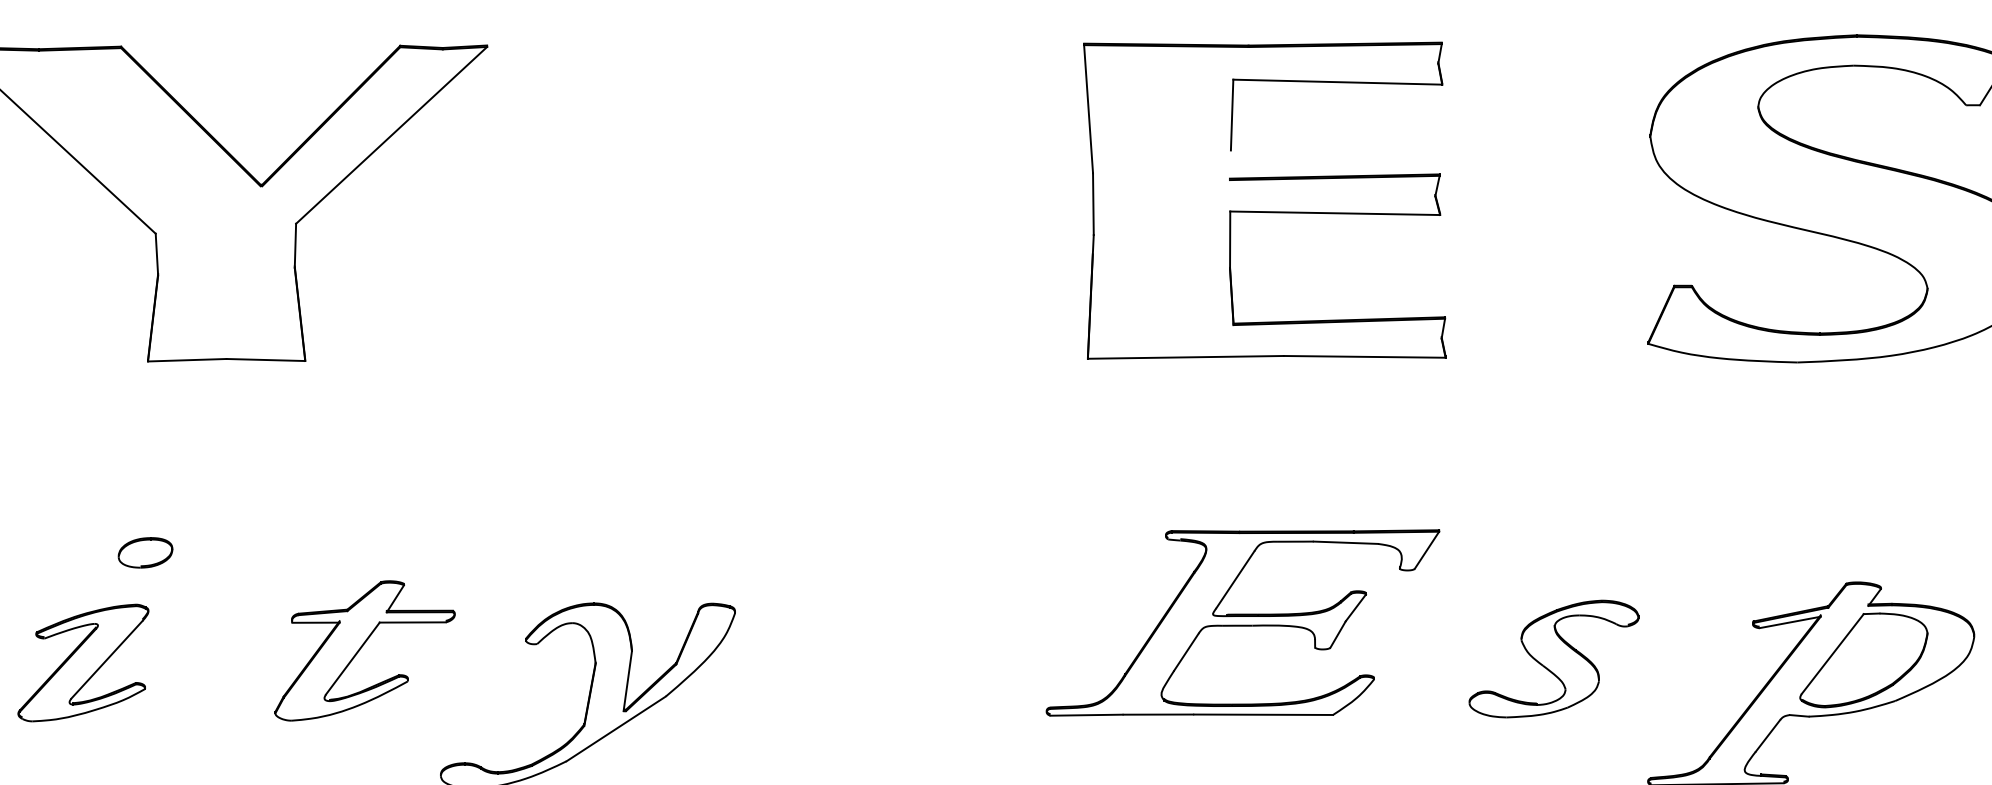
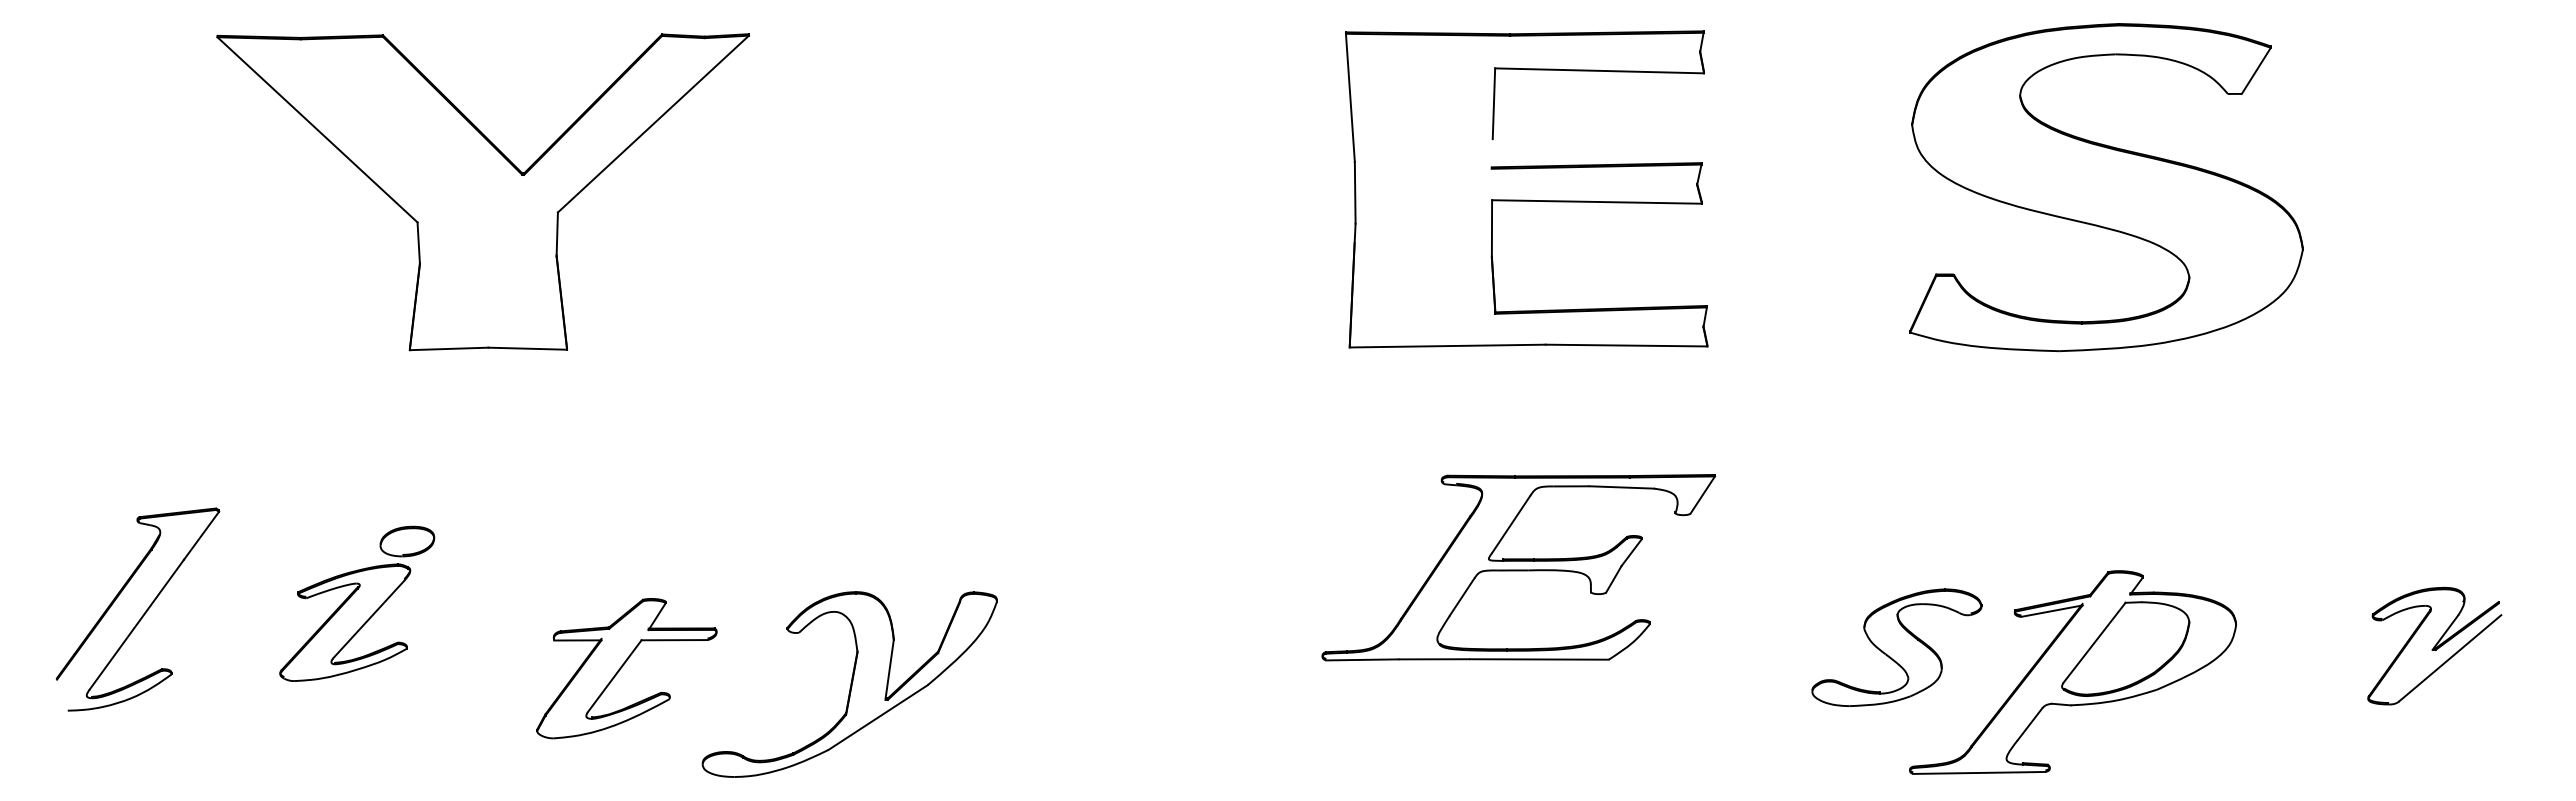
part: (1242, 622) -> (1518, 567), moved
part: (364, 650) -> (626, 668), moved
part: (1553, 658) -> (1896, 647), moved
part: (83, 662) -> (345, 622), moved

